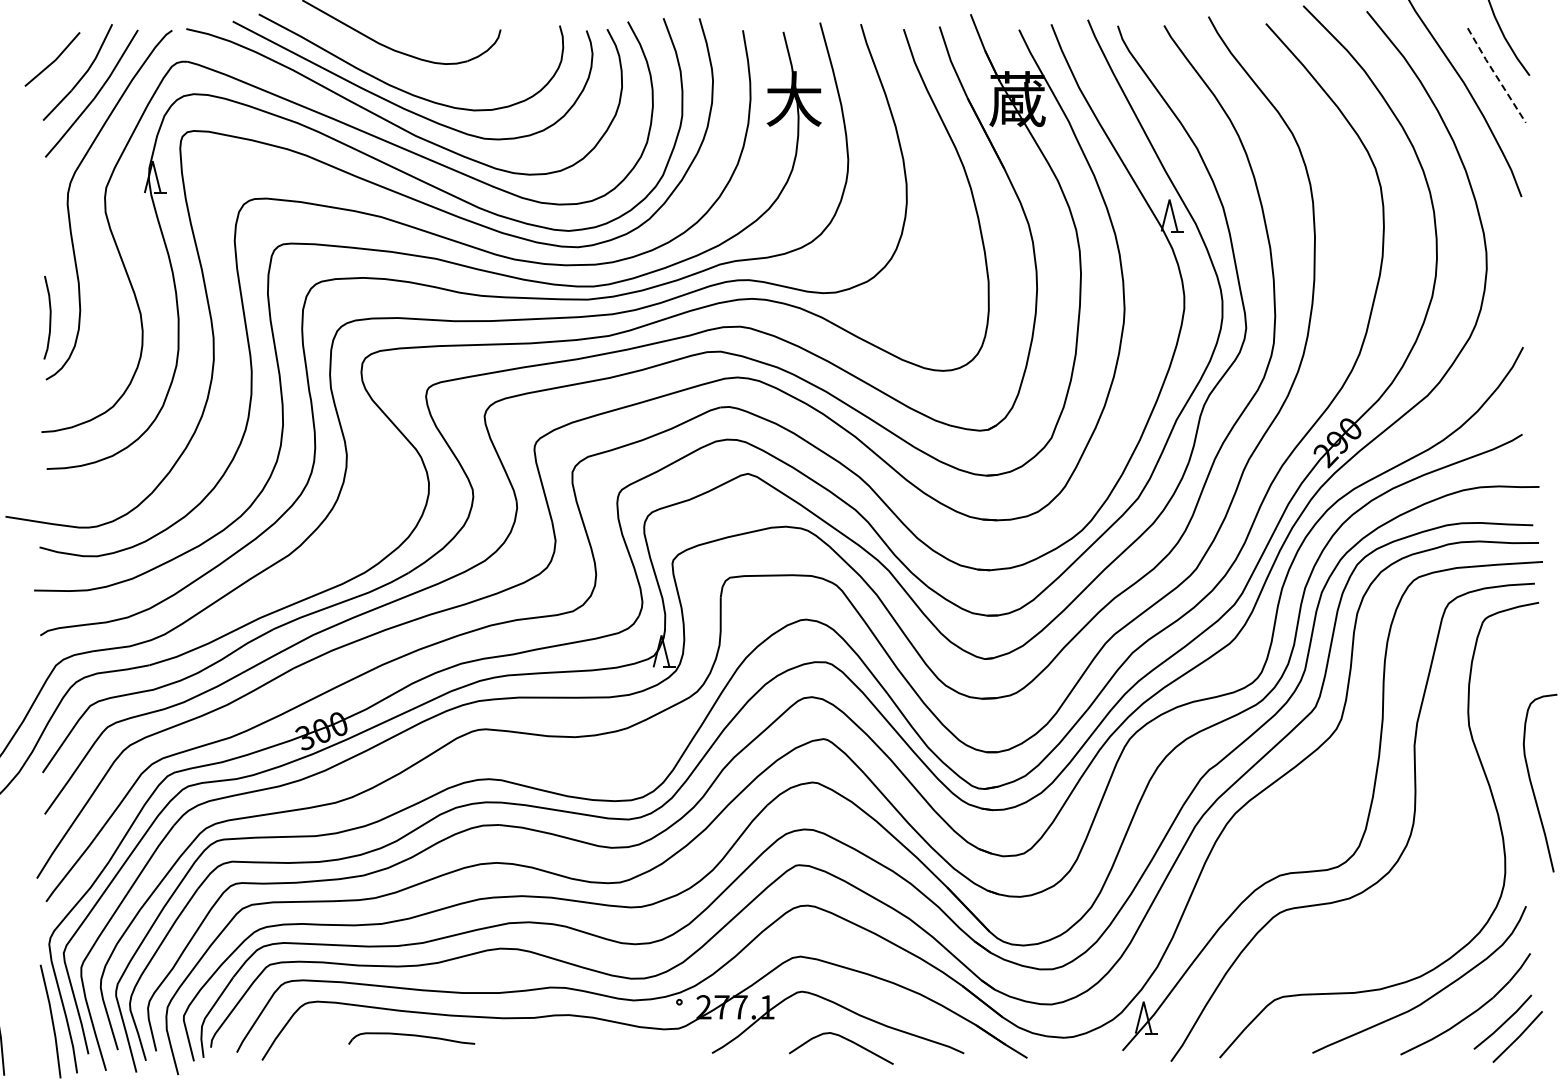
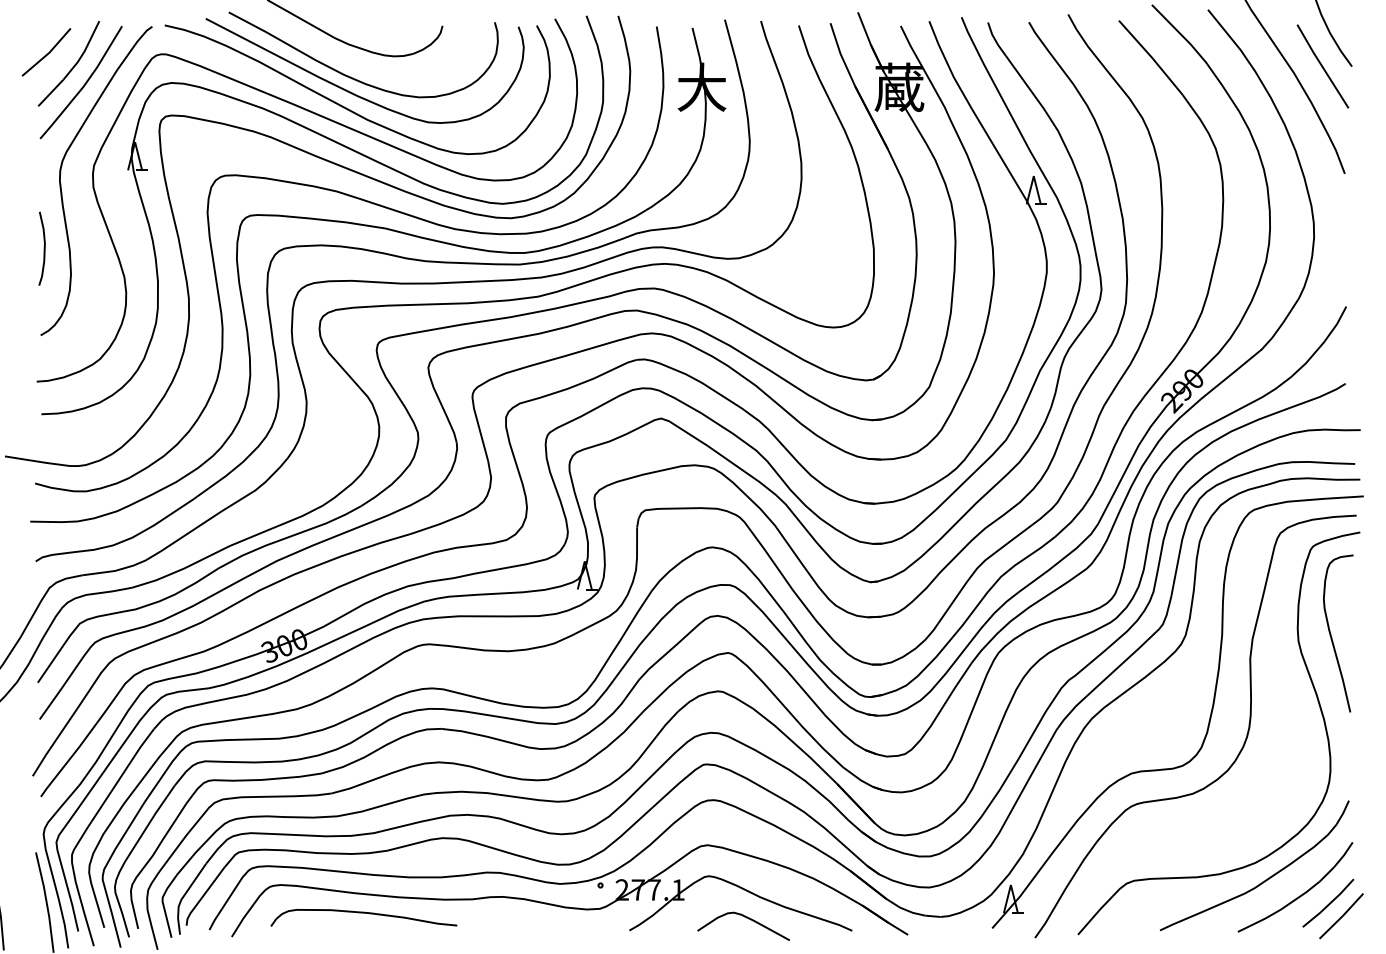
line: (1496, 75) -> (1322, 66), dashed -> solid
curve: (49, 317) -> (43, 248), moved
curve: (1532, 784) -> (1331, 634), moved
part: (411, 1038) -> (363, 917), size x1.67

